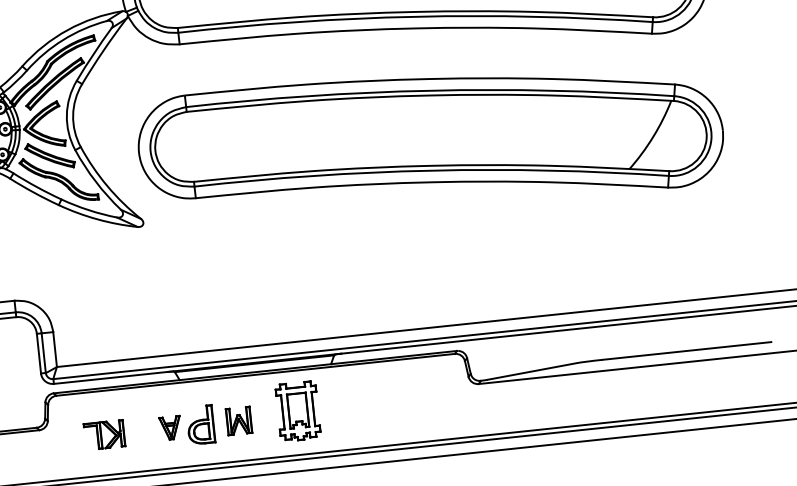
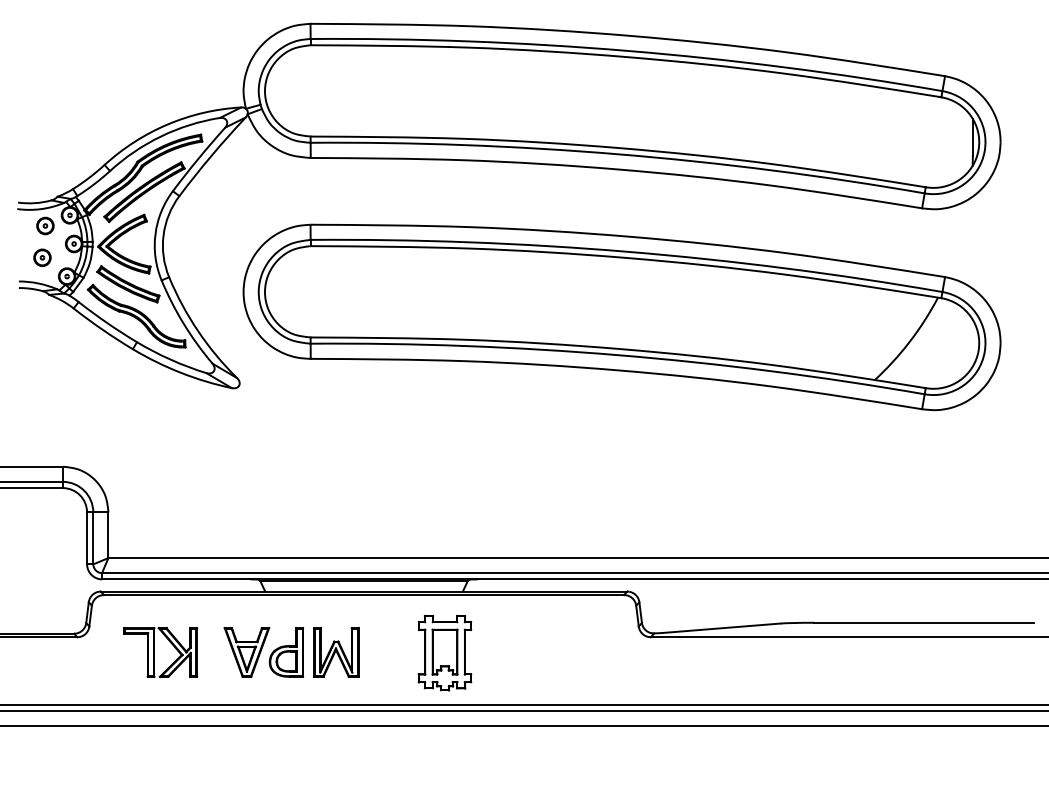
part: (297, 411) -> (444, 653), moved
part: (239, 421) -> (336, 652), size x1.43
part: (170, 428) -> (246, 652), size x1.67
part: (104, 435) -> (160, 652), size x1.43

